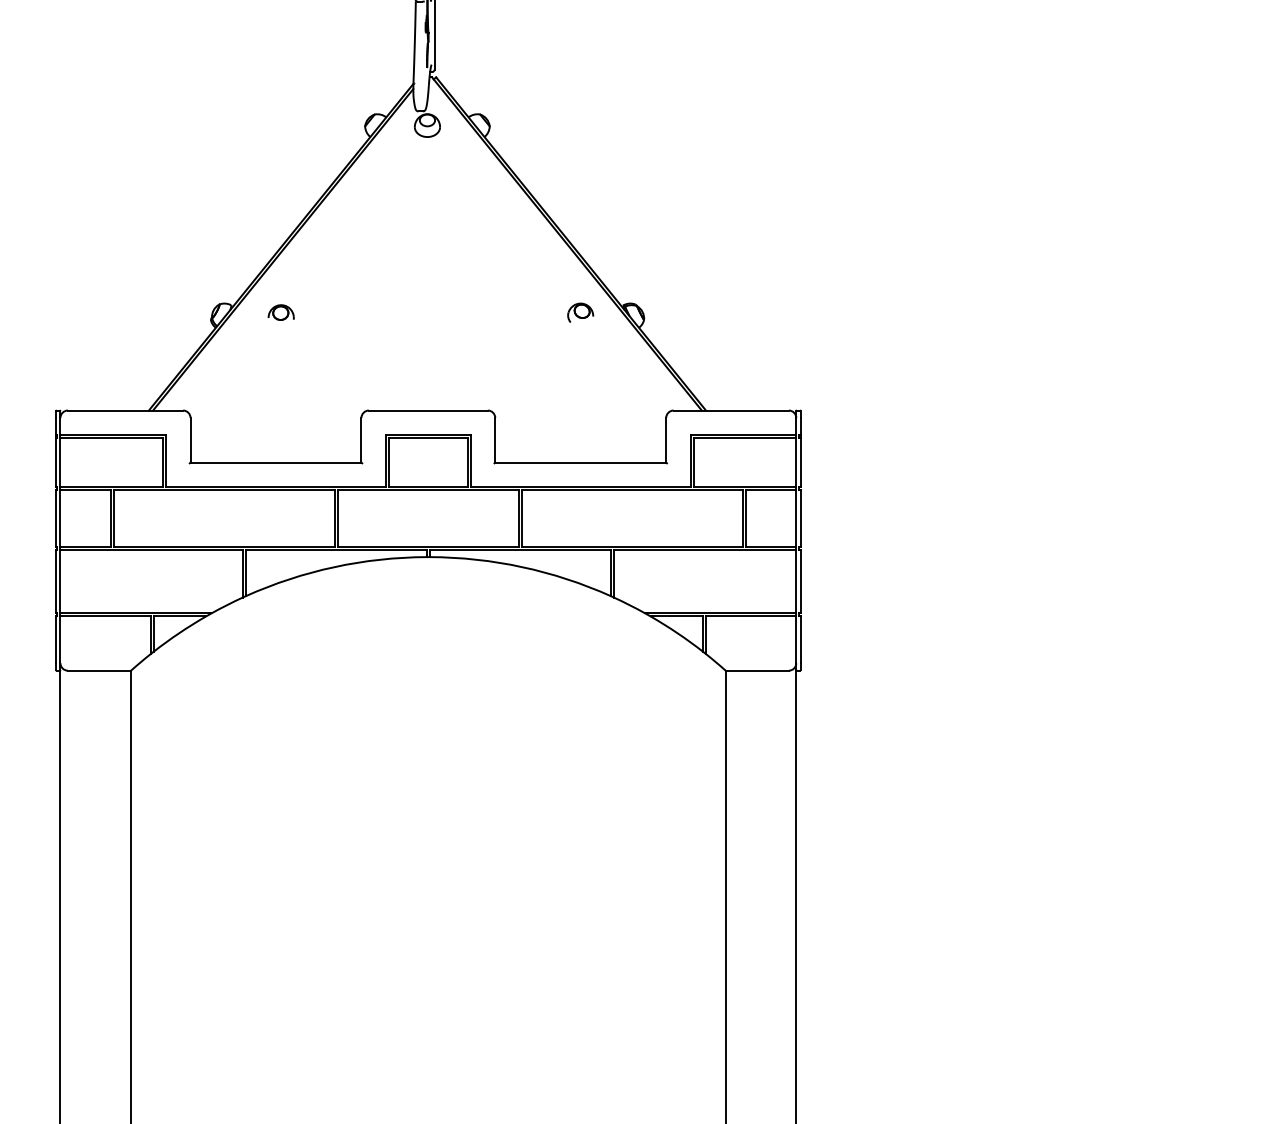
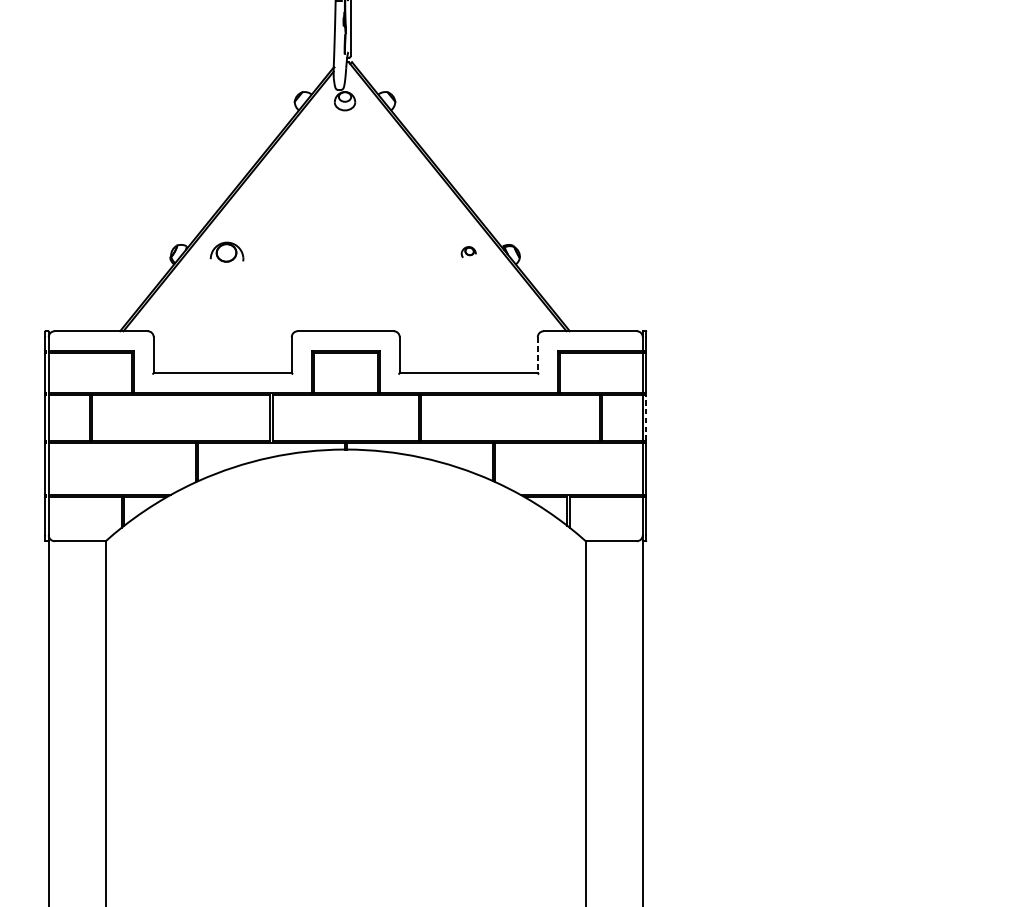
part: (280, 312) -> (226, 252), size x1.6
part: (580, 312) -> (468, 252), size x0.7
line: (666, 440) -> (538, 355), solid -> dashed
line: (800, 517) -> (646, 417), solid -> dashed

